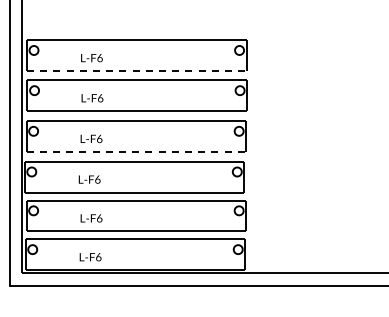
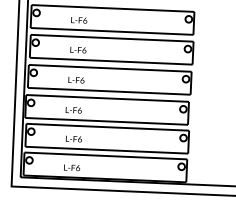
line: (136, 71) -> (111, 31), dashed -> solid
line: (136, 152) -> (109, 91), dashed -> solid

